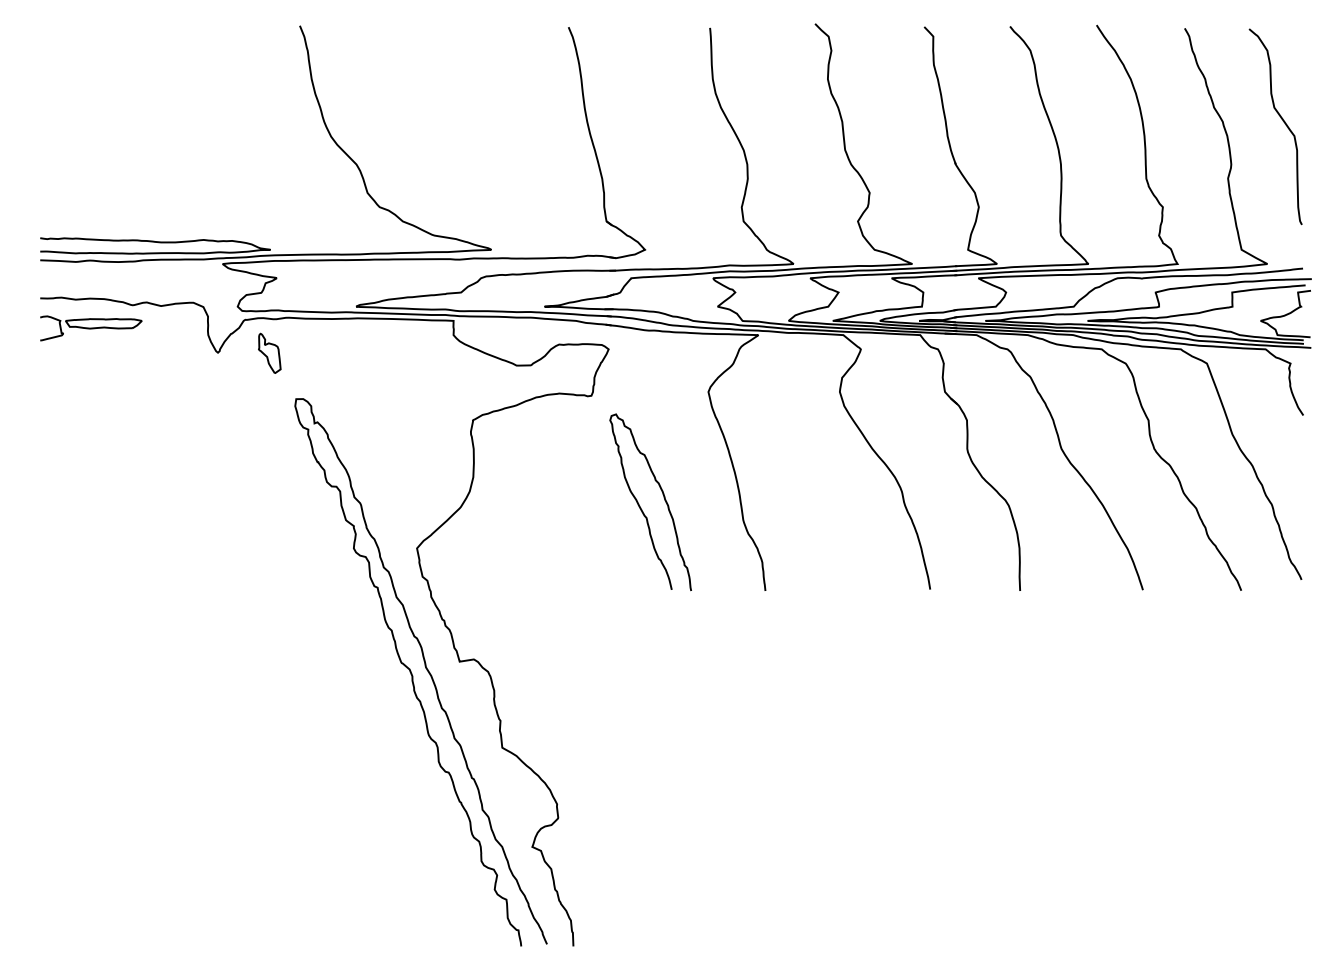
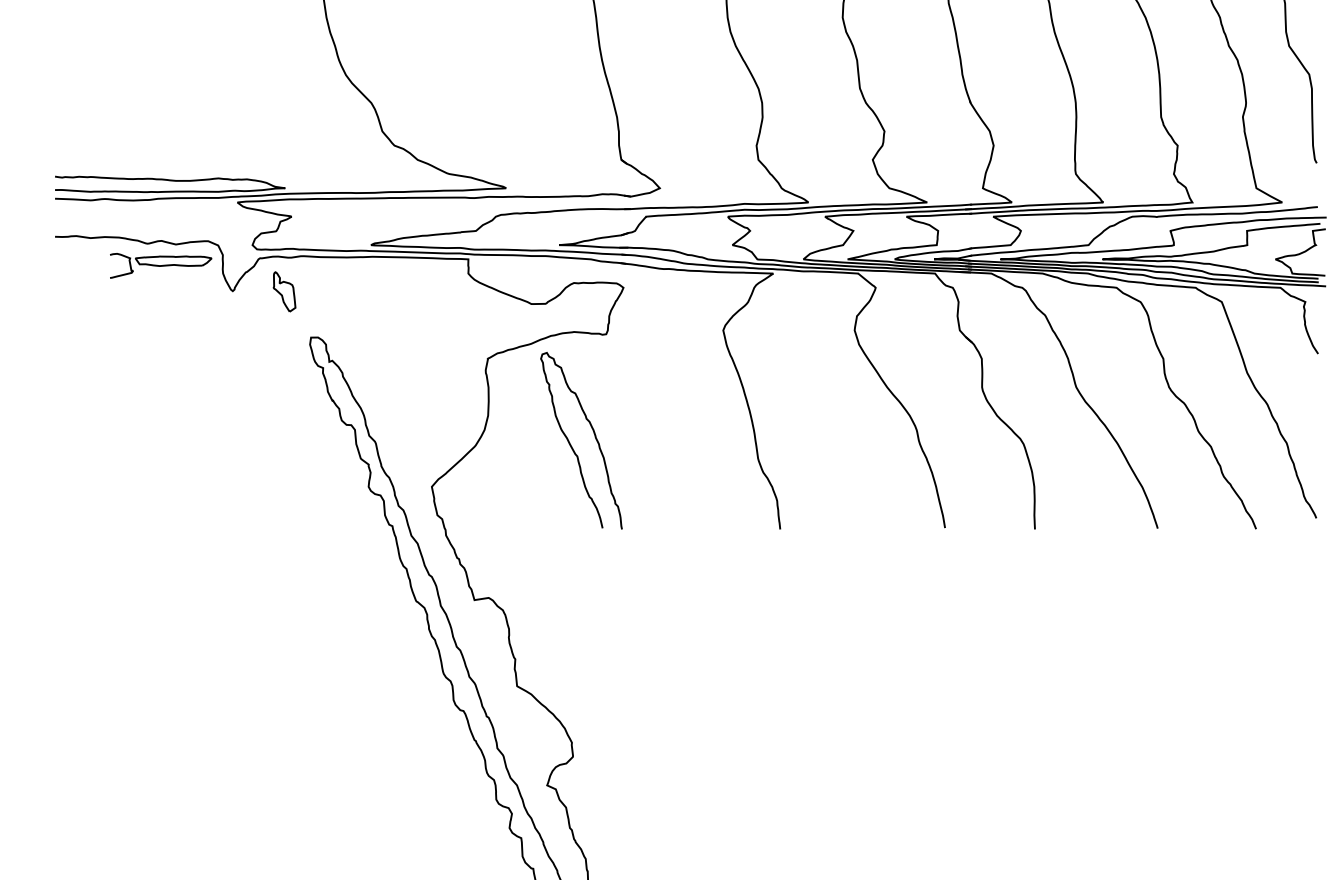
part: (91, 328) -> (161, 265), moved
curve: (641, 507) -> (572, 445), moved

